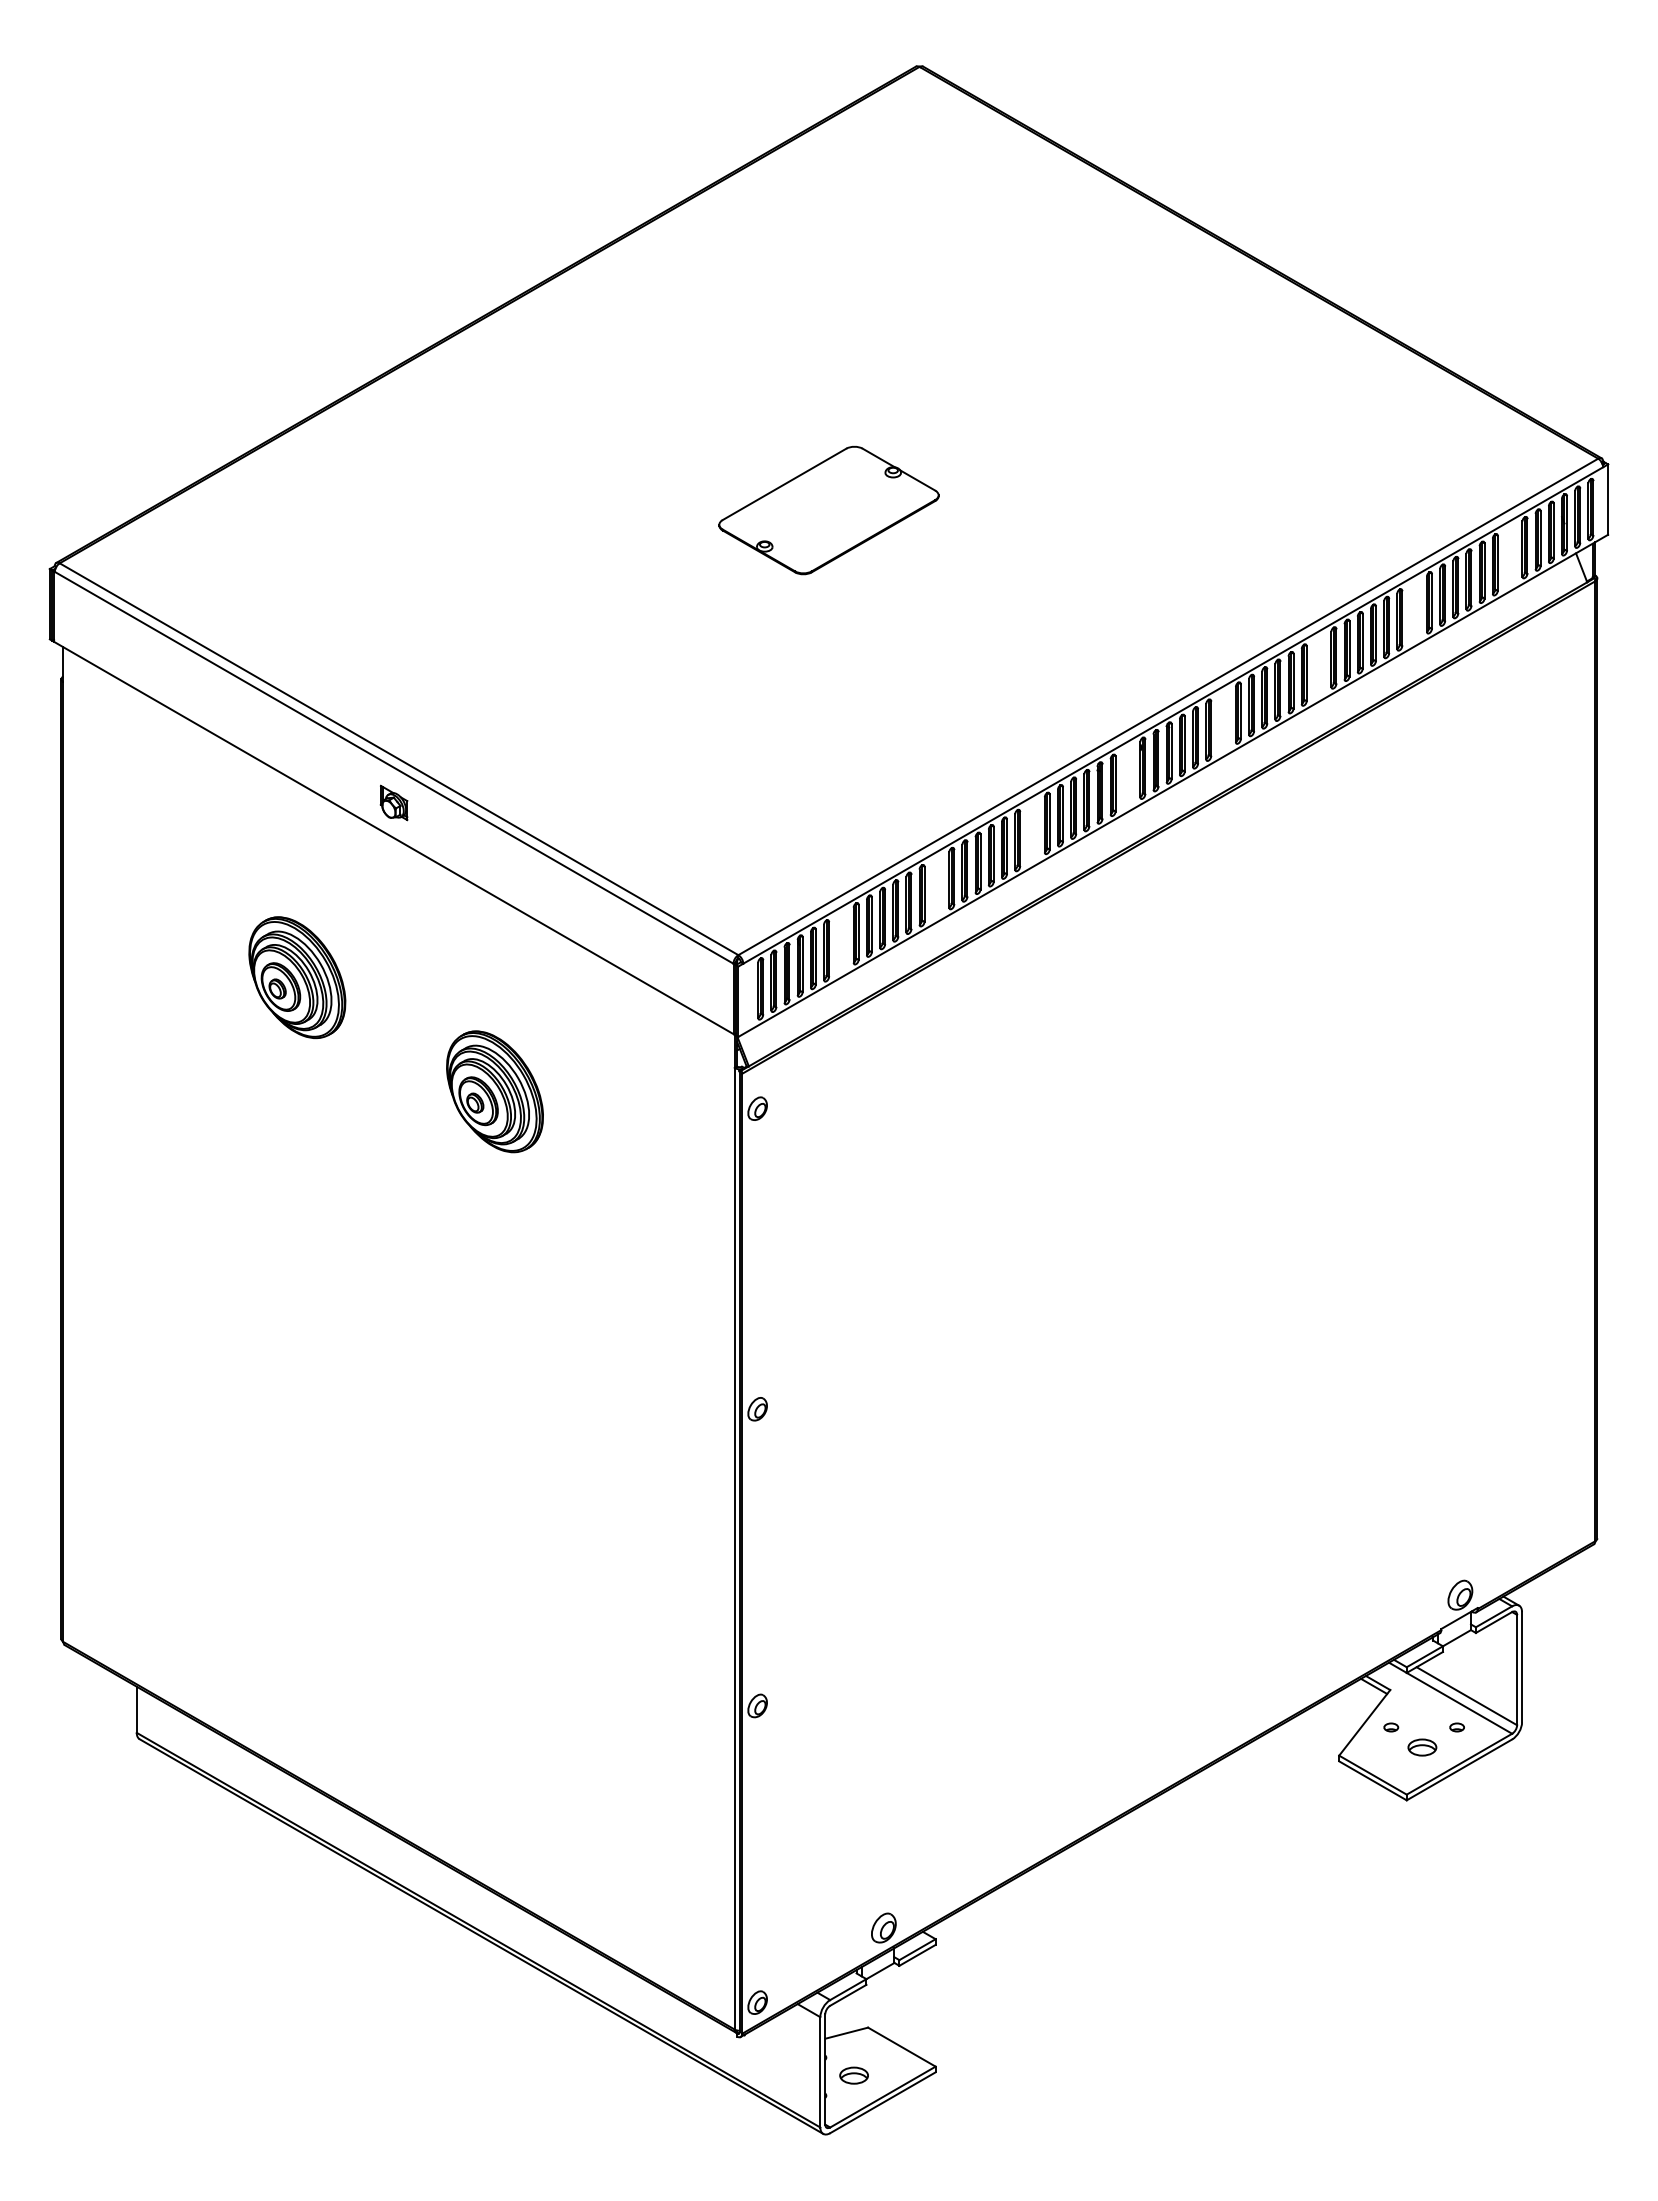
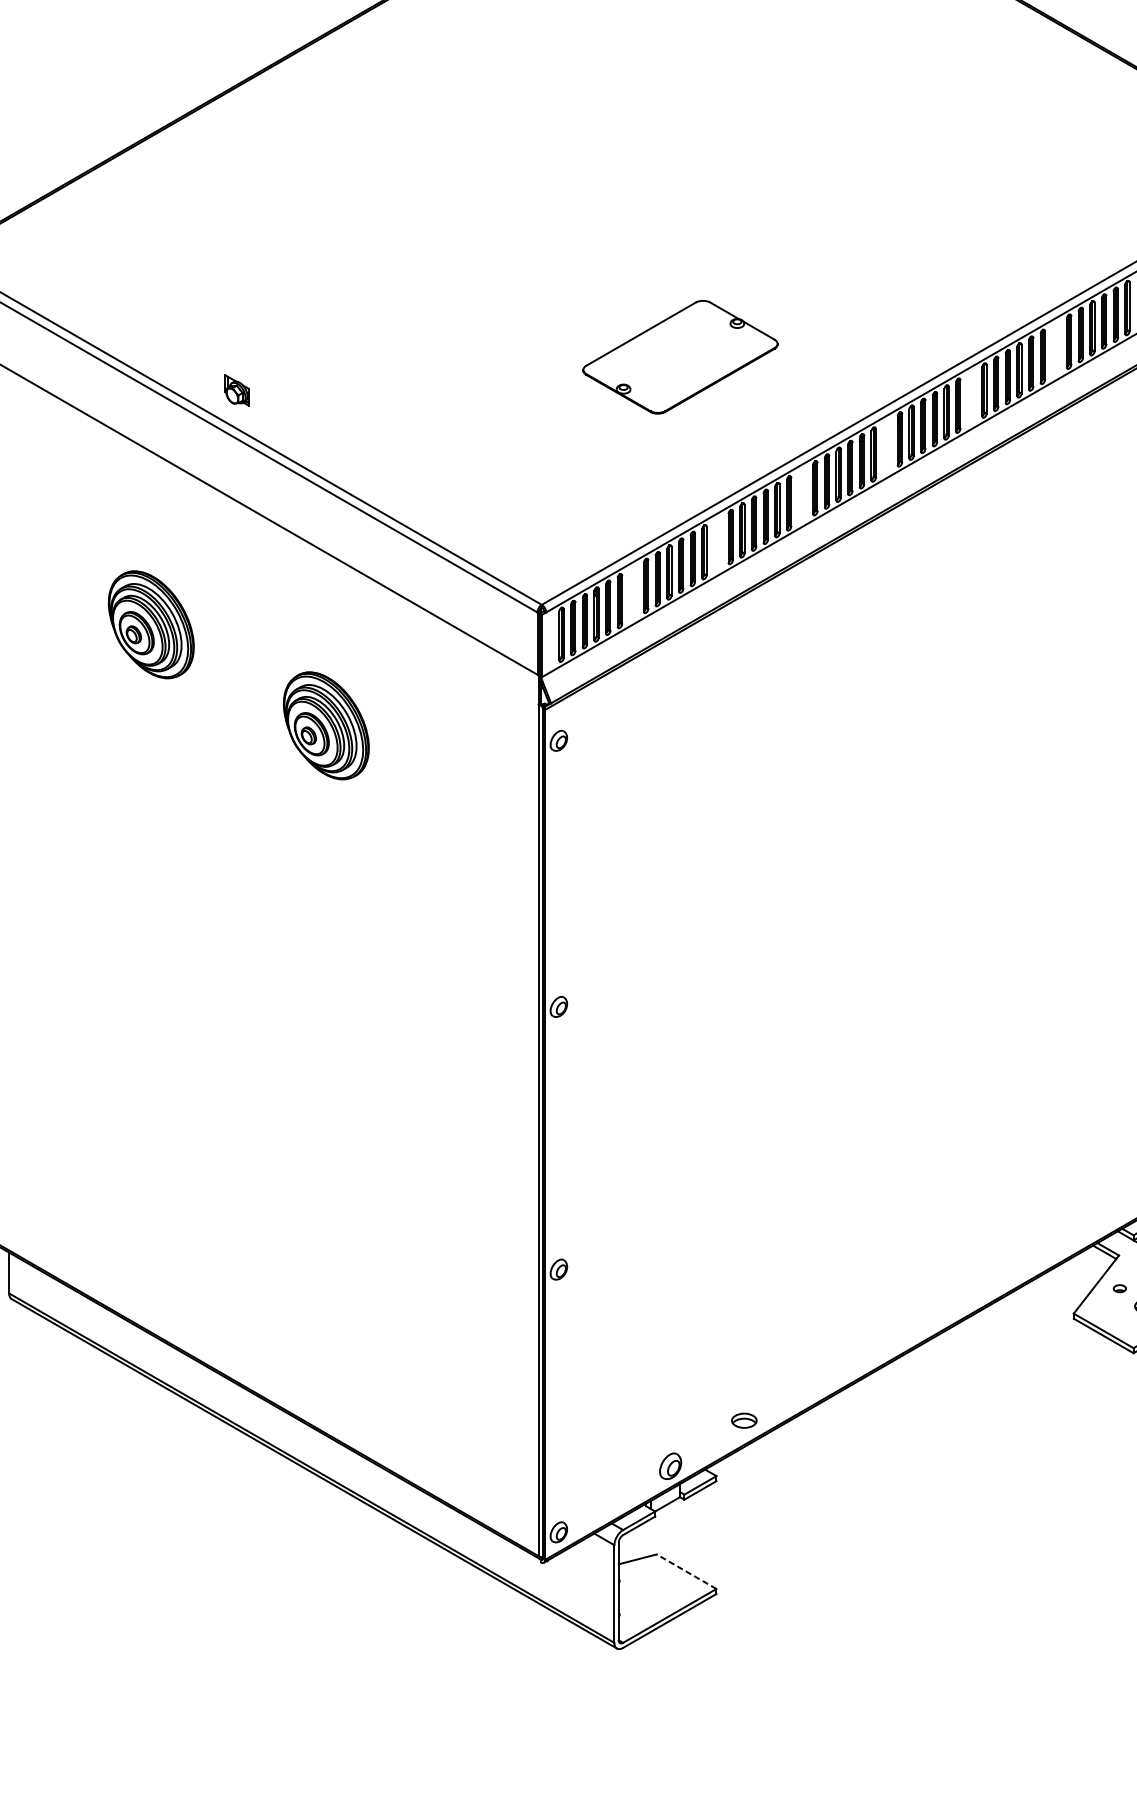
part: (828, 510) -> (680, 357), moved
part: (393, 802) -> (236, 390), moved
line: (901, 2047) -> (686, 1572), solid -> dashed
part: (853, 2075) -> (743, 1420), moved

